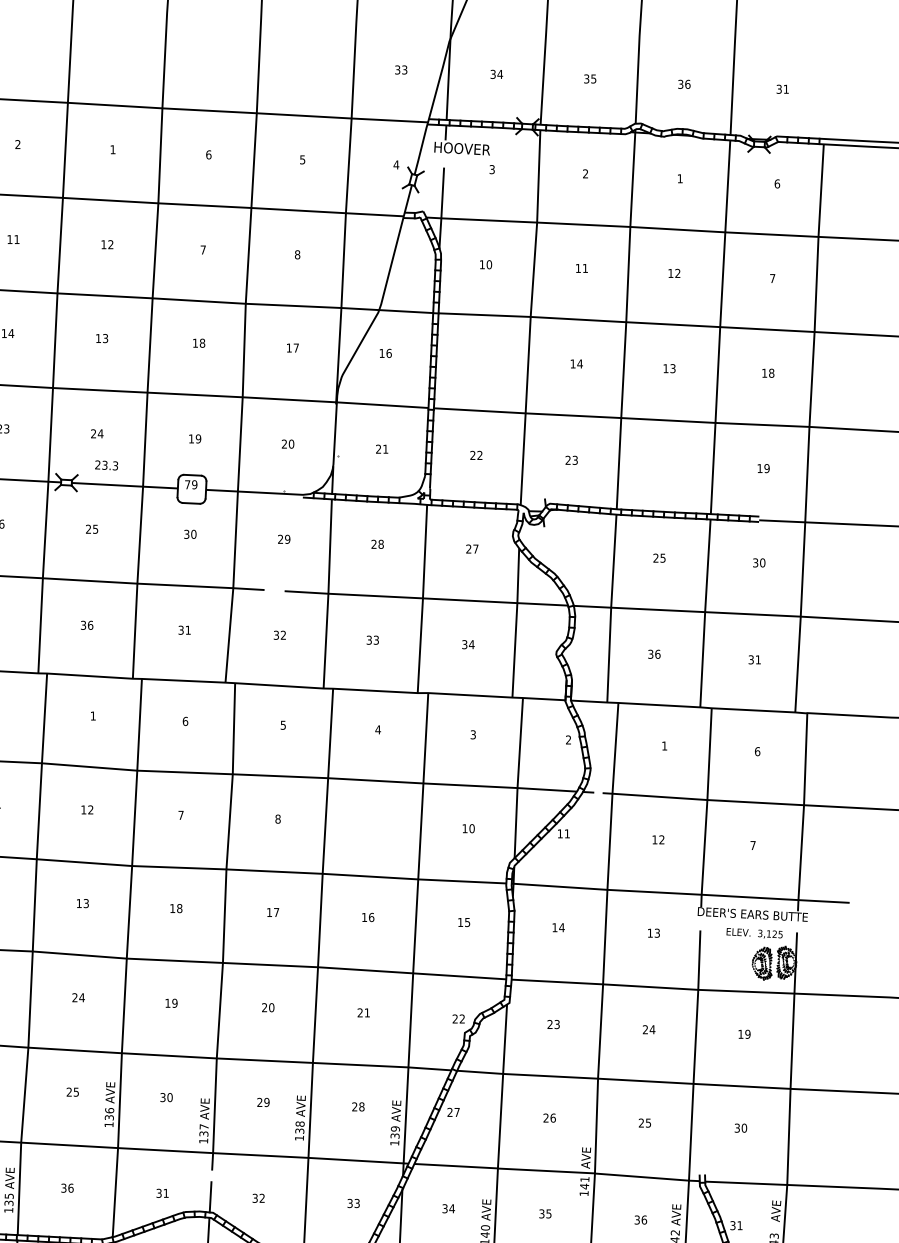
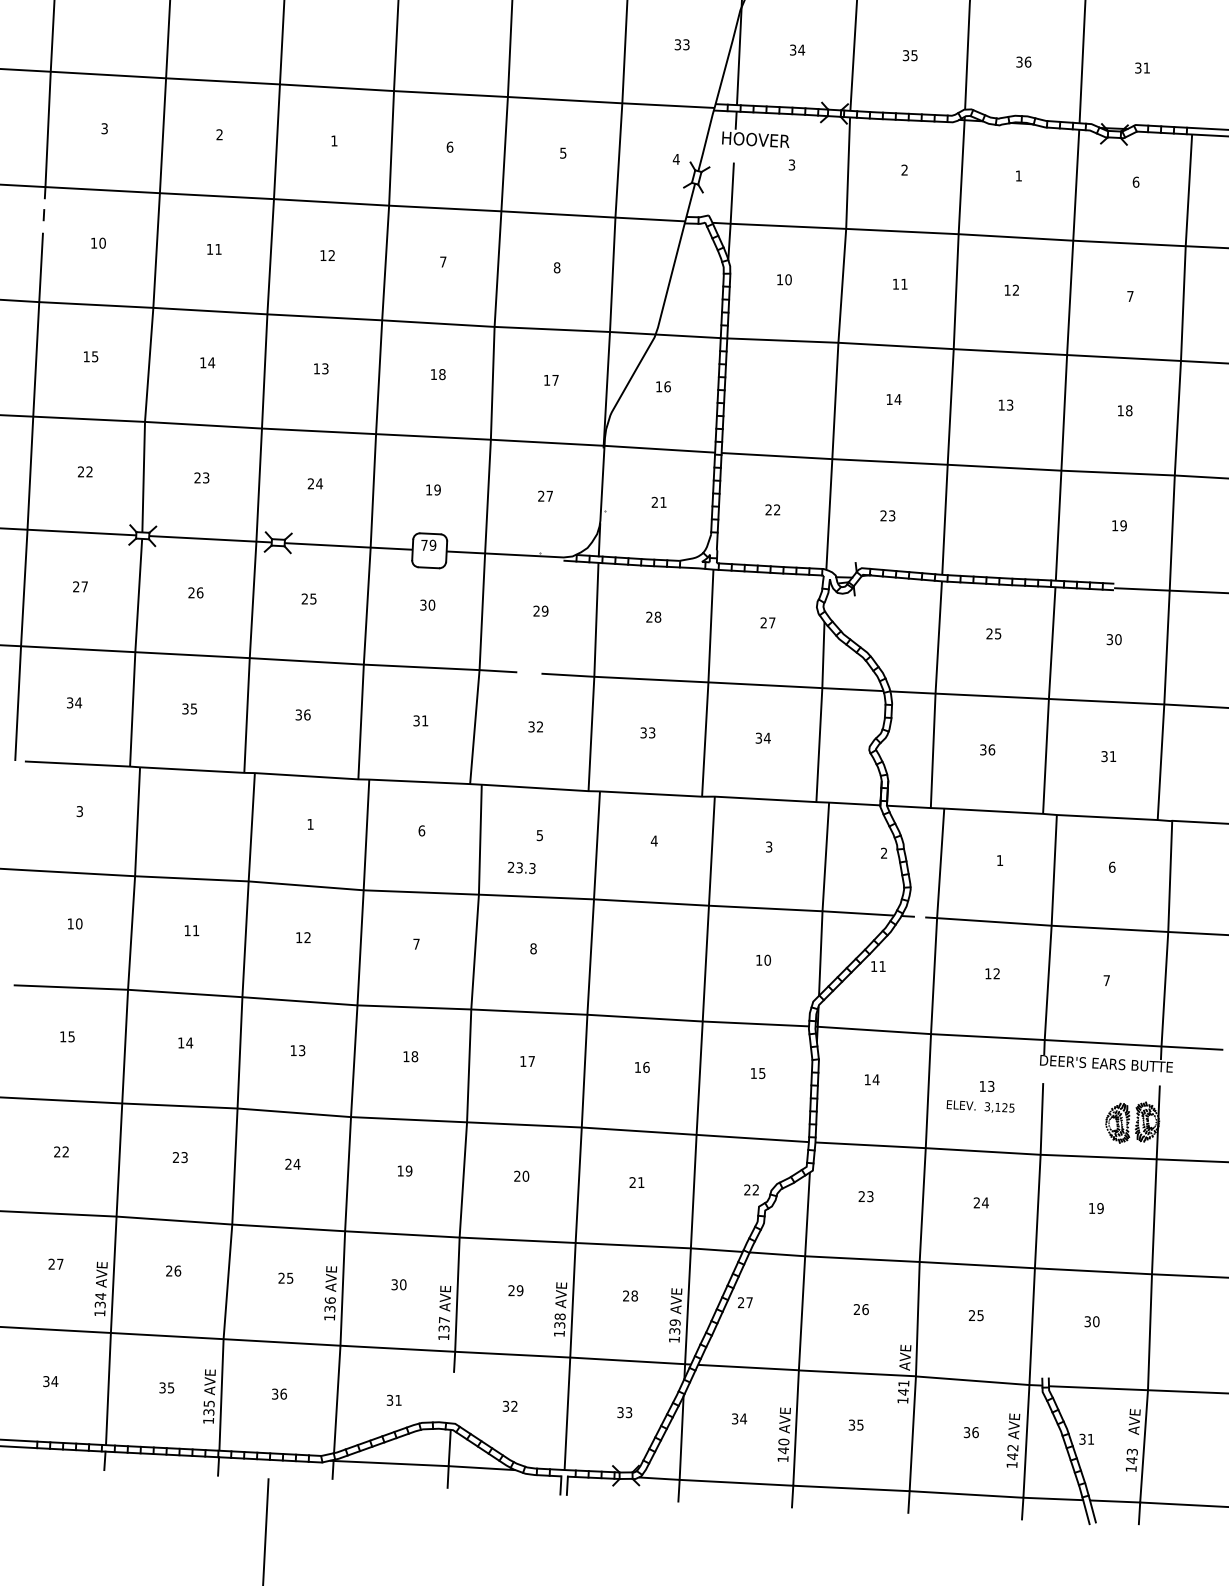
text: (291, 443) -> (549, 495), 20 -> 27
text: (106, 465) -> (521, 867), moved
text: (754, 933) -> (980, 1106), moved
line: (210, 1196) -> (452, 1404), removed

